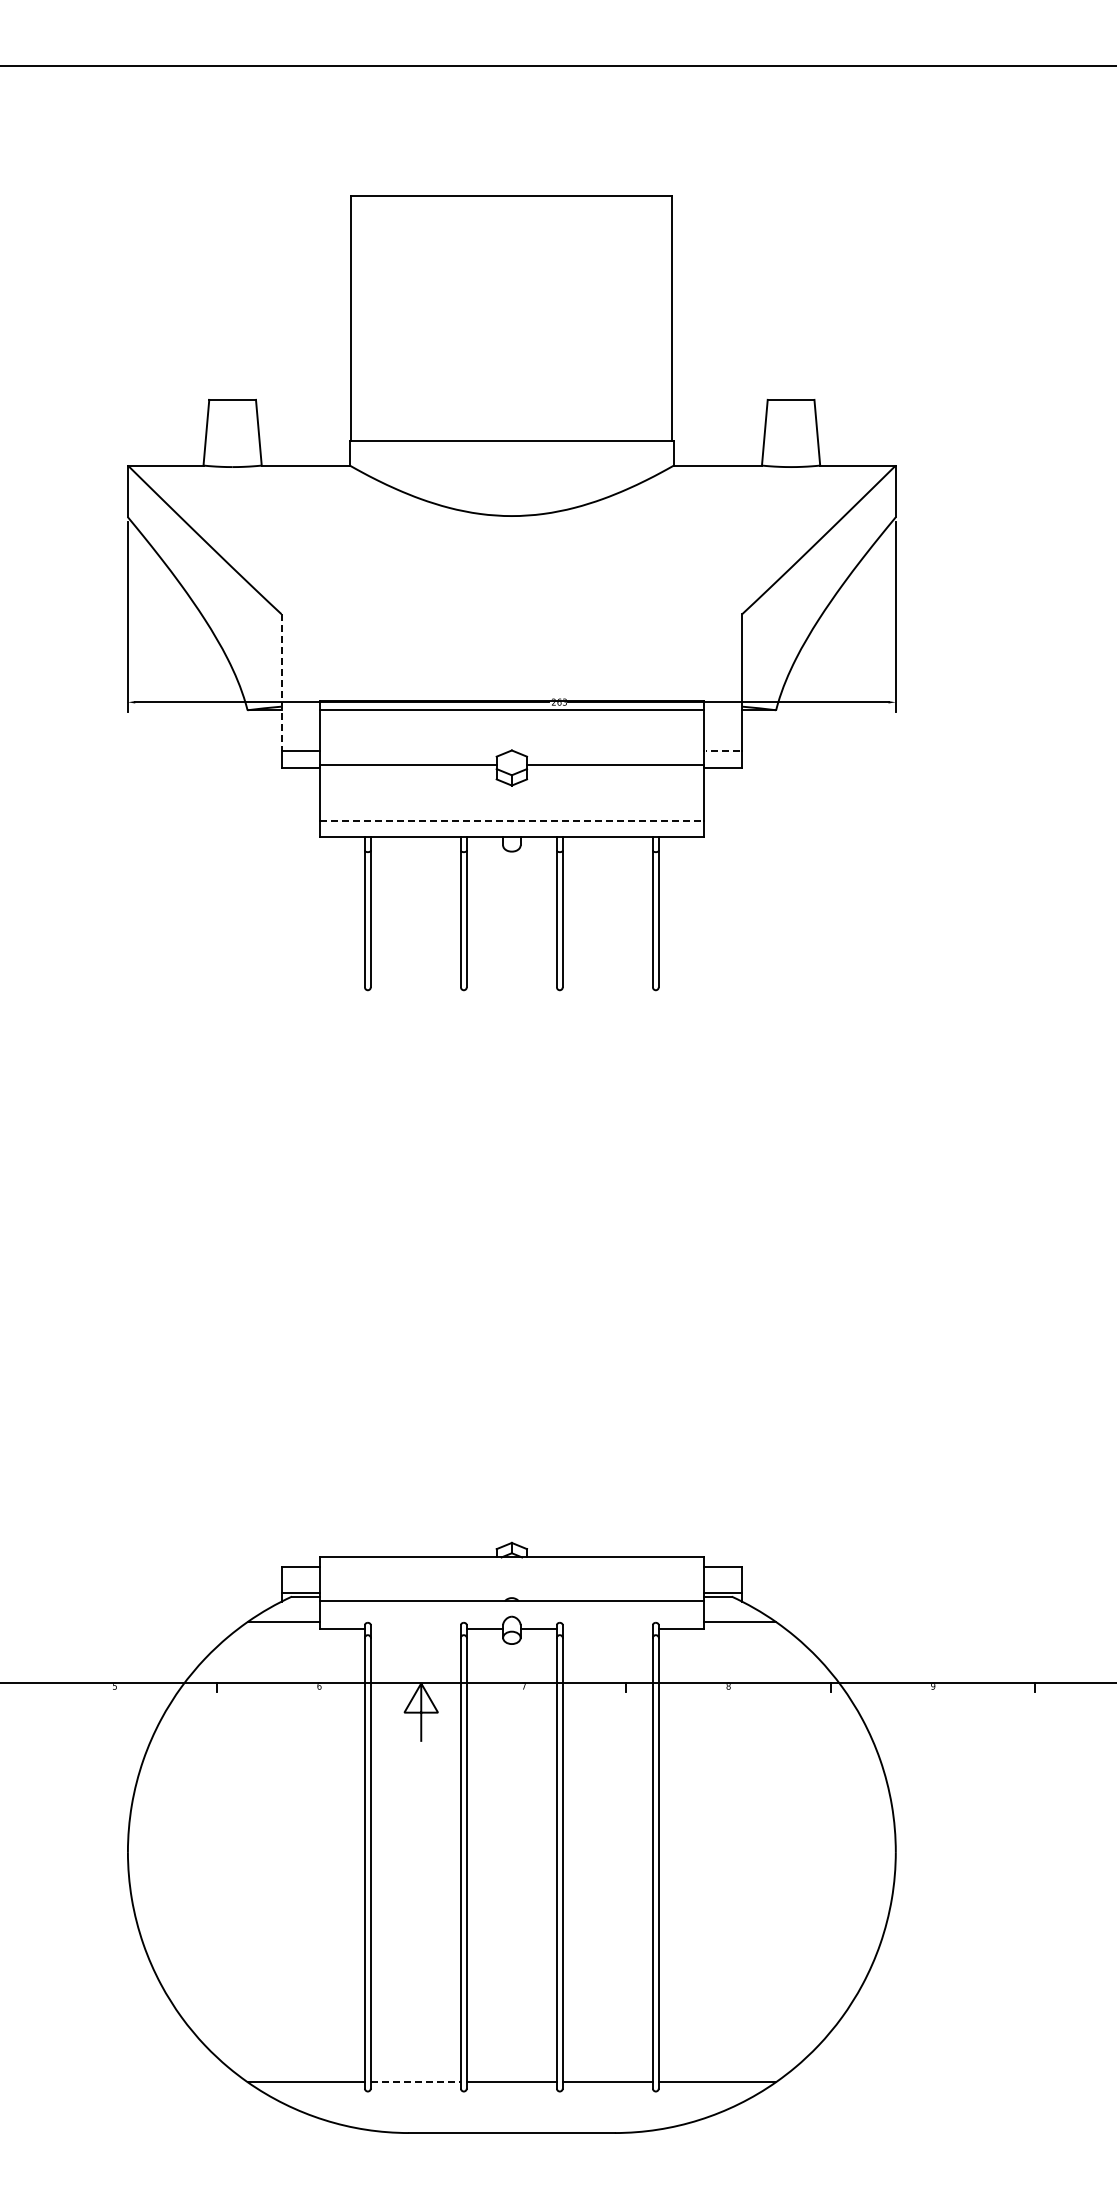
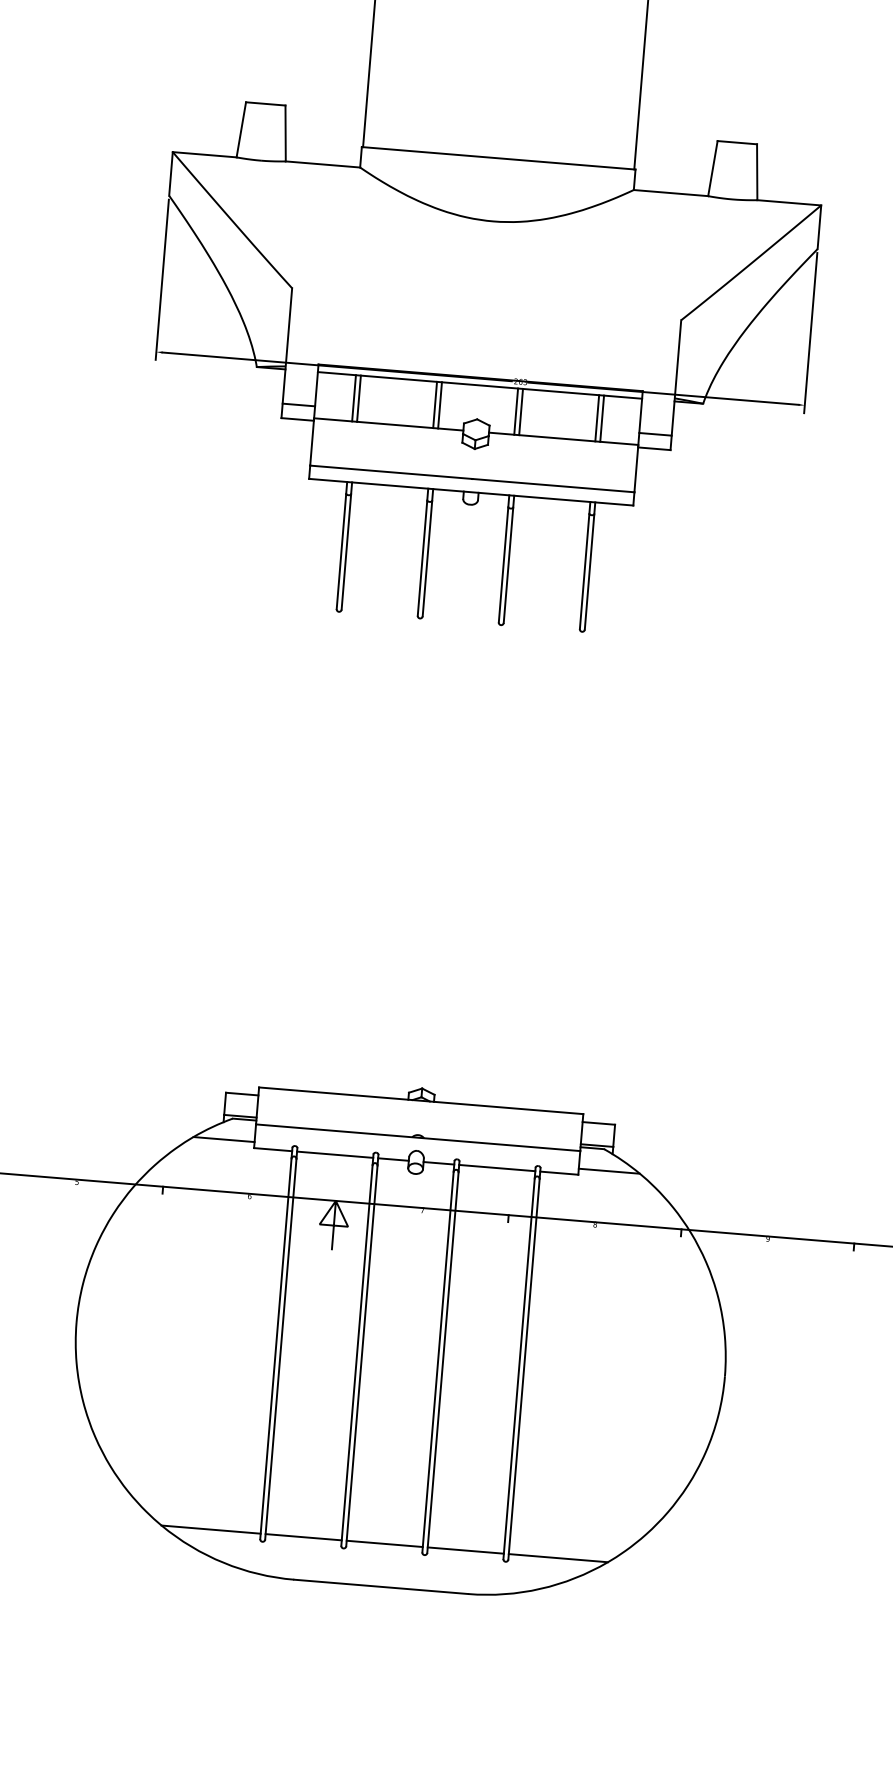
line: (281, 683) -> (287, 346), dashed -> solid
line: (364, 737) -> (353, 398), added
line: (370, 737) -> (358, 398), added
line: (460, 737) -> (434, 404), added
line: (466, 737) -> (439, 405), added
line: (556, 737) -> (515, 411), added
line: (562, 737) -> (520, 411), added
line: (652, 737) -> (596, 418), added
line: (658, 737) -> (601, 418), added
line: (722, 750) -> (655, 434), dashed -> solid
line: (511, 821) -> (471, 479), dashed -> solid
line: (415, 1629) -> (334, 1154), added
line: (607, 1629) -> (496, 1168), added
line: (416, 2082) -> (304, 1537), dashed -> solid

